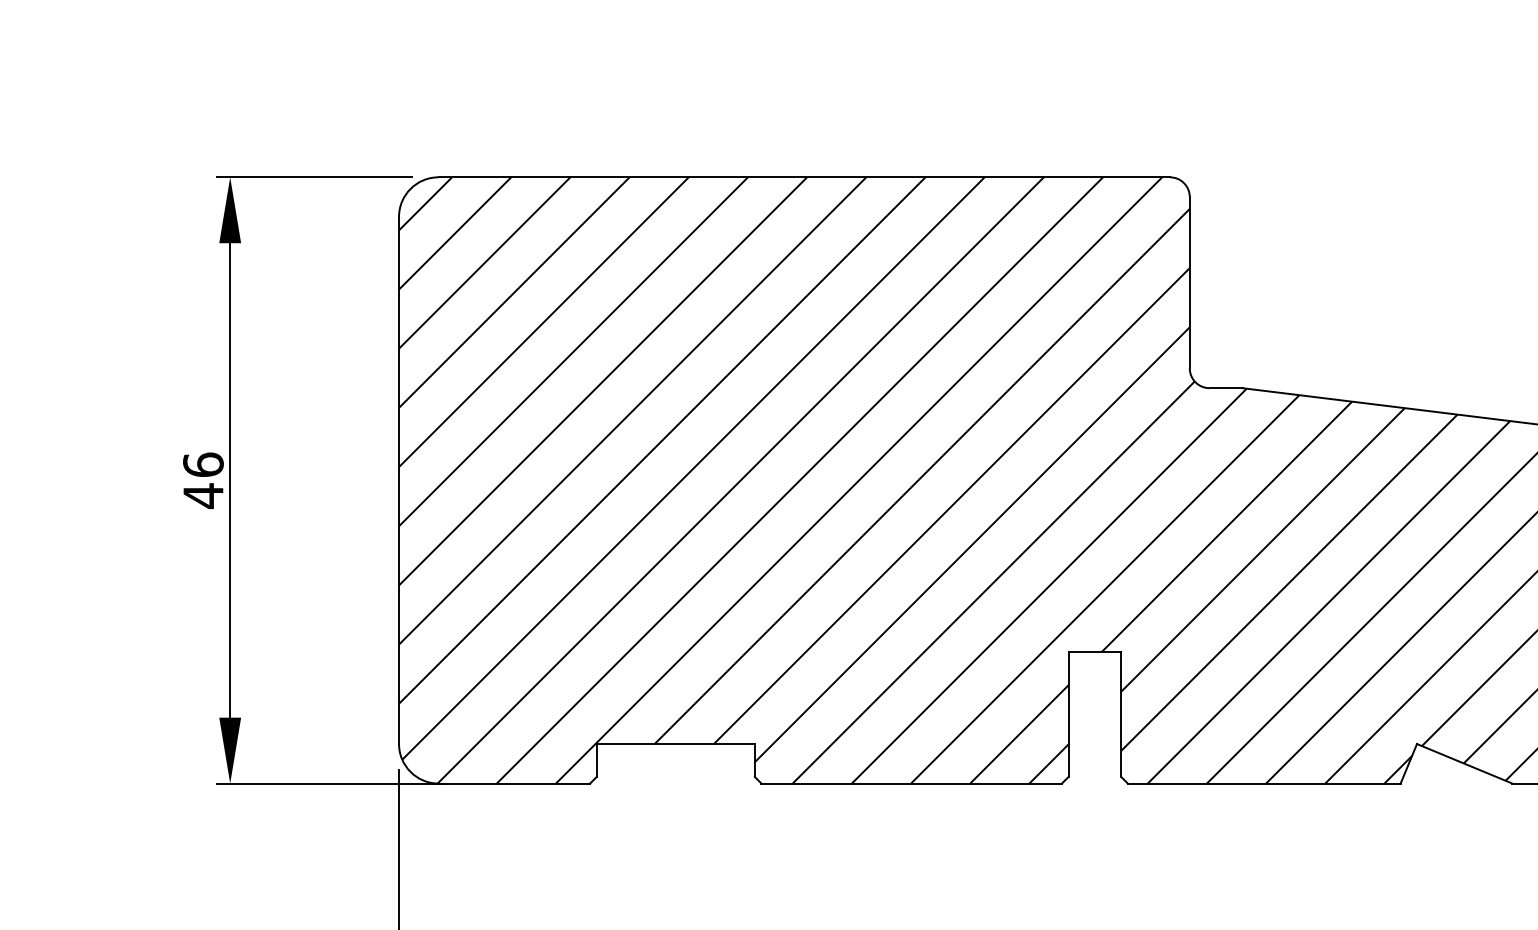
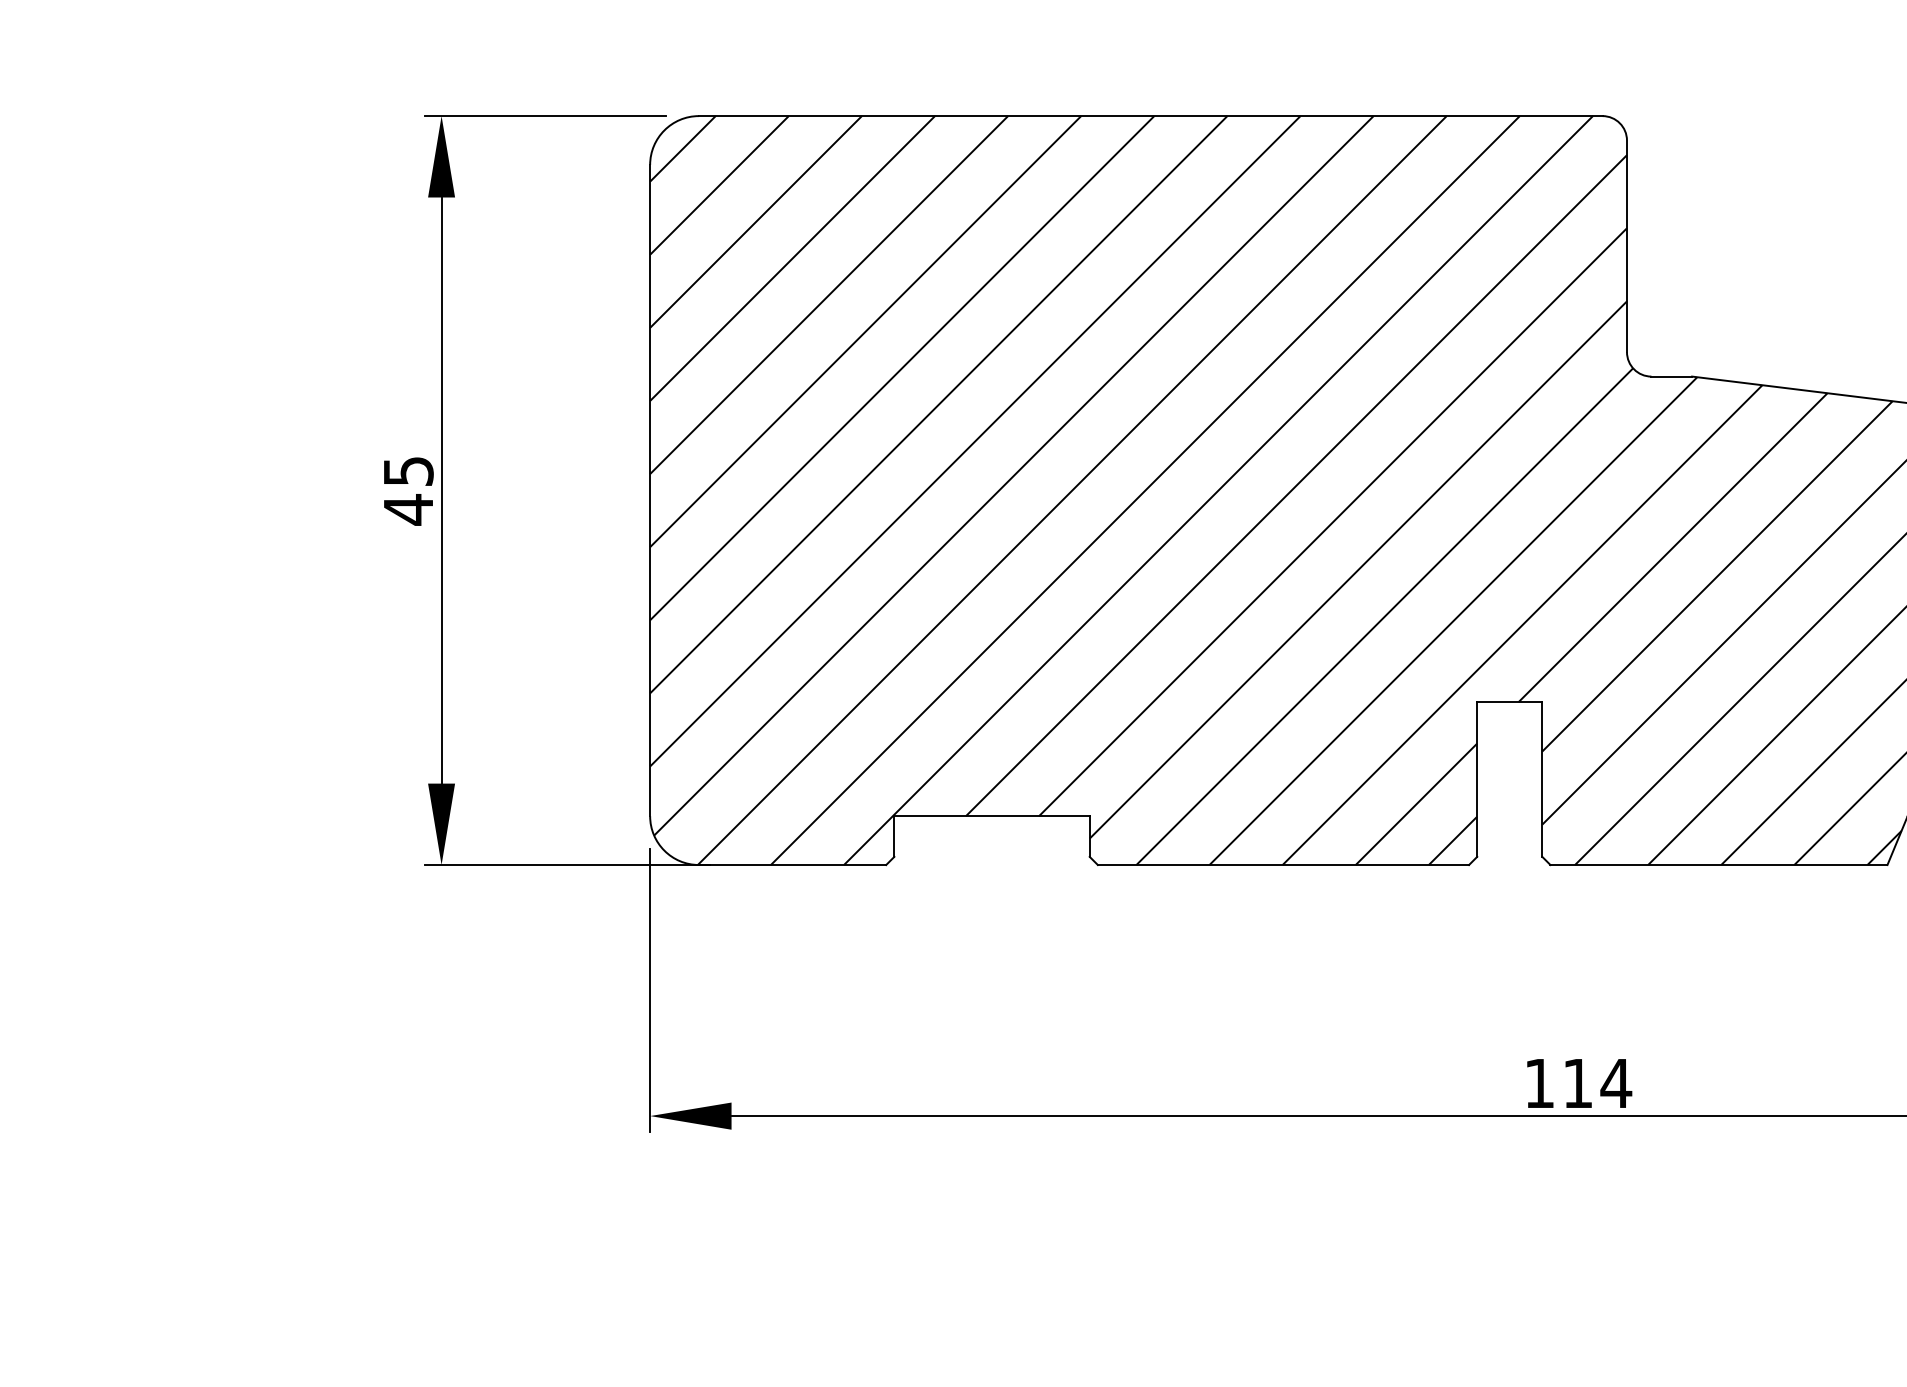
text: (203, 465) -> (408, 471), 46 -> 45

